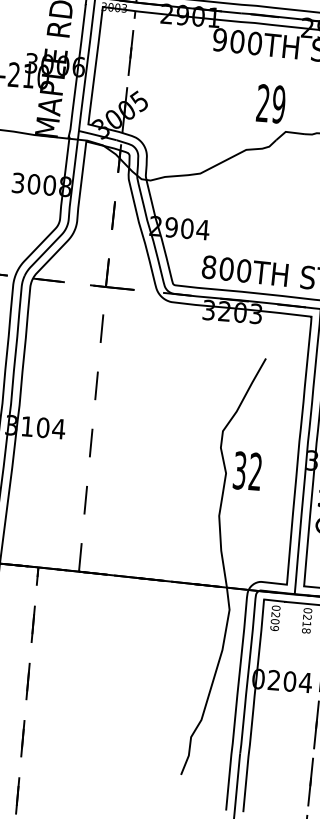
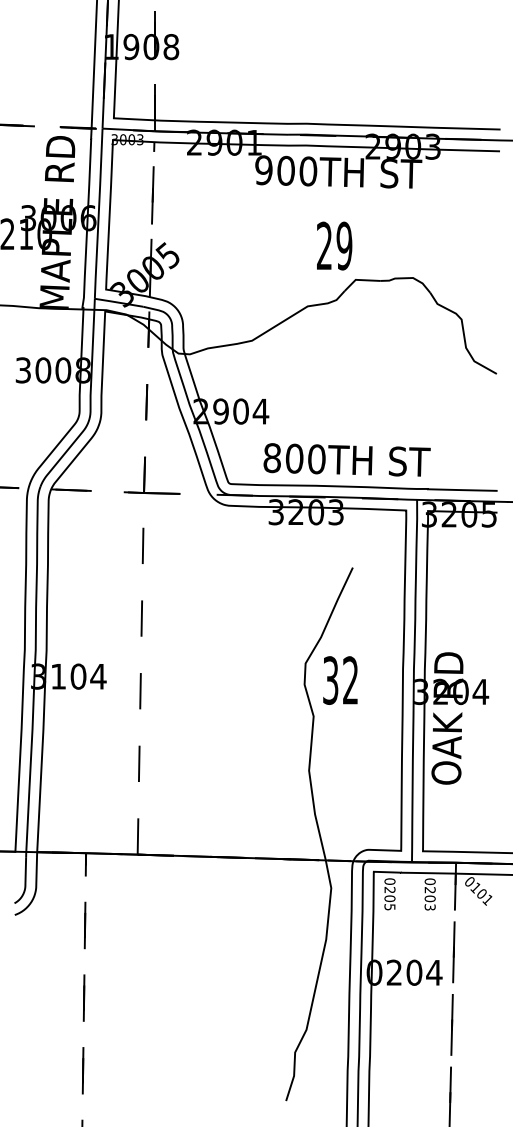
text: (247, 471) -> (340, 680), moved
text: (306, 627) -> (429, 902), 0218 -> 0203
text: (274, 628) -> (389, 907), 0209 -> 0205

